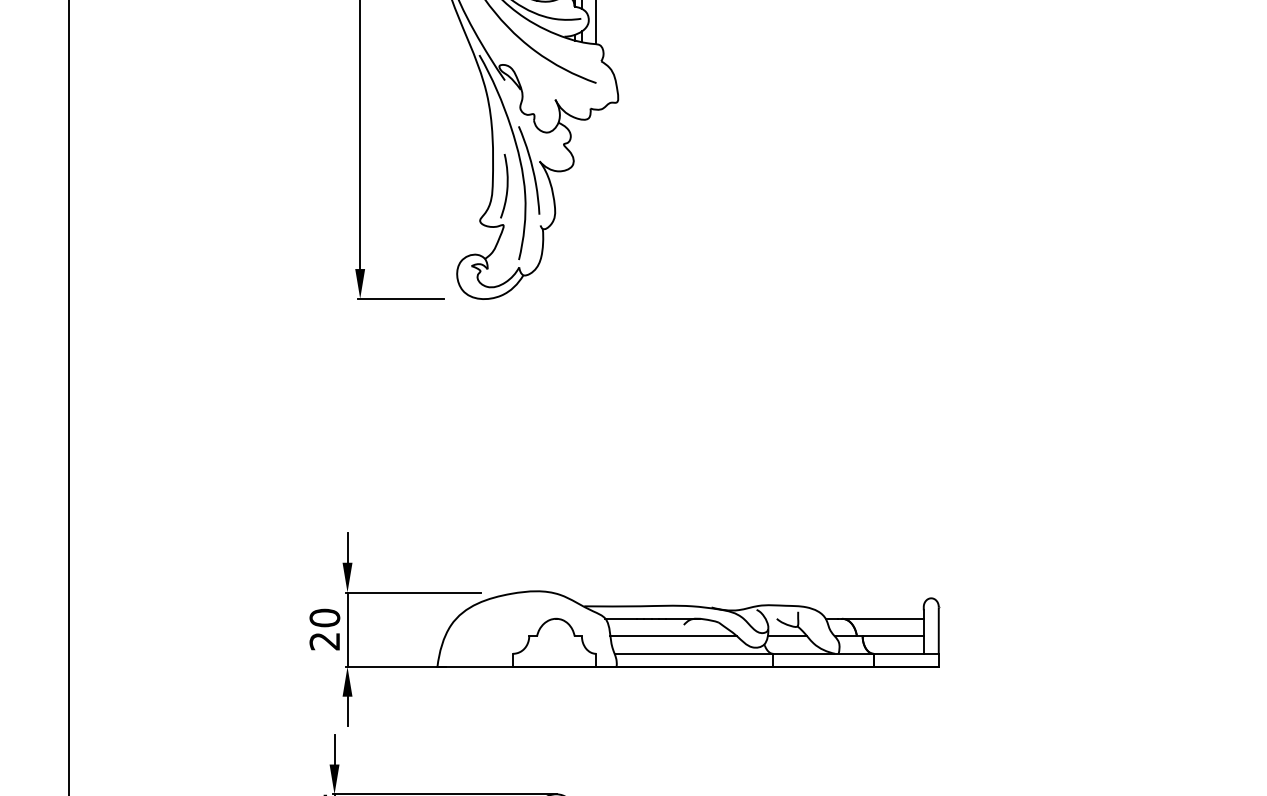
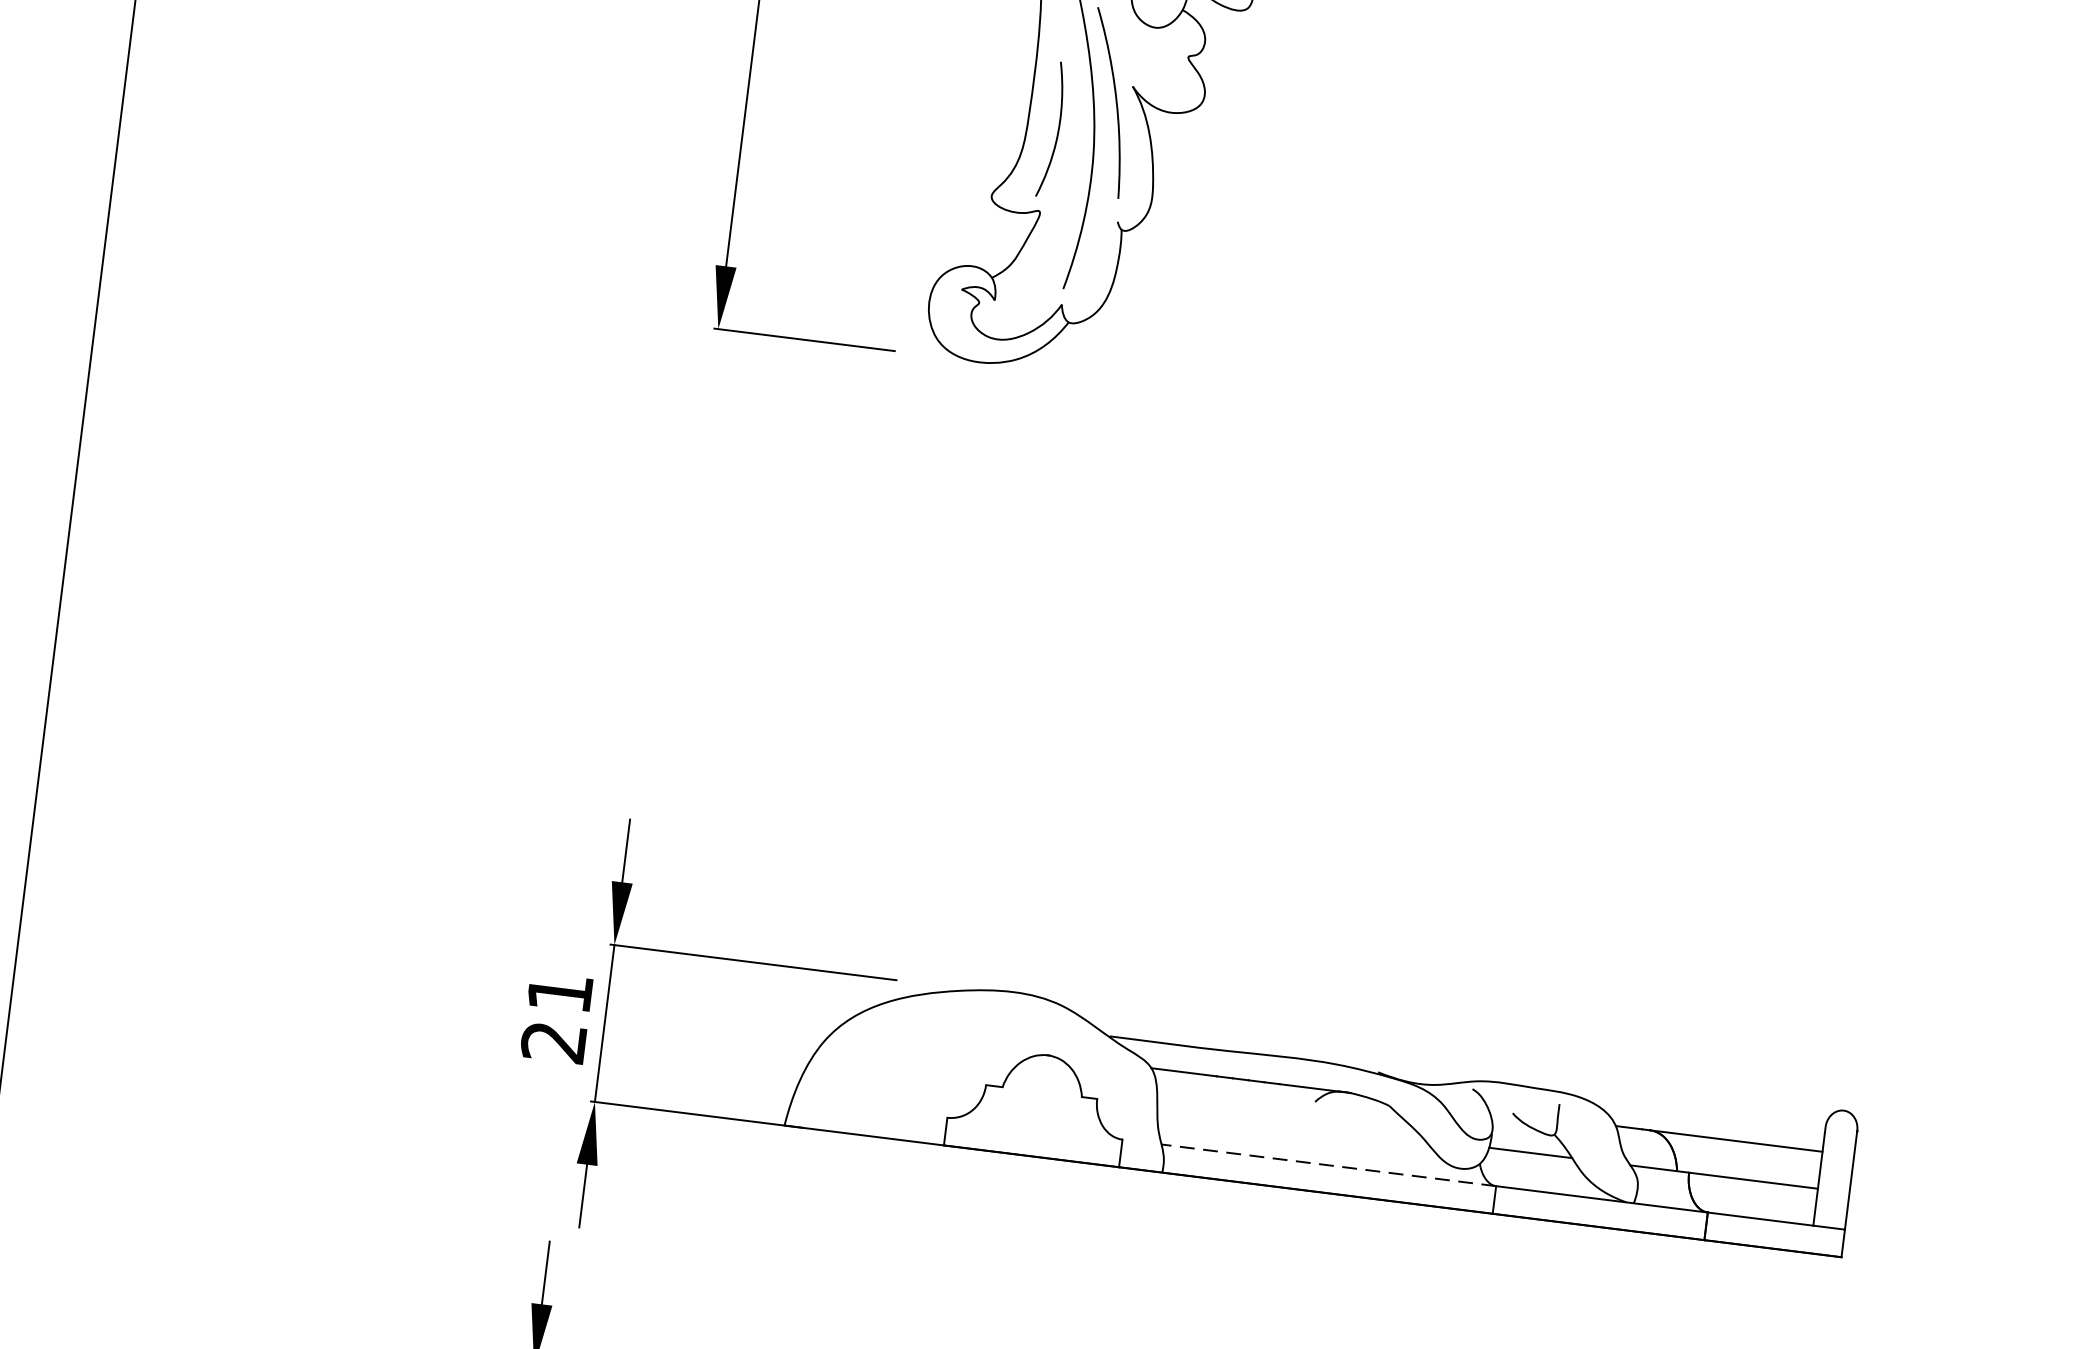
text: (324, 617) -> (559, 991), 20 -> 21
line: (673, 636) -> (1290, 1123), removed
line: (693, 653) -> (1327, 1164), solid -> dashed

